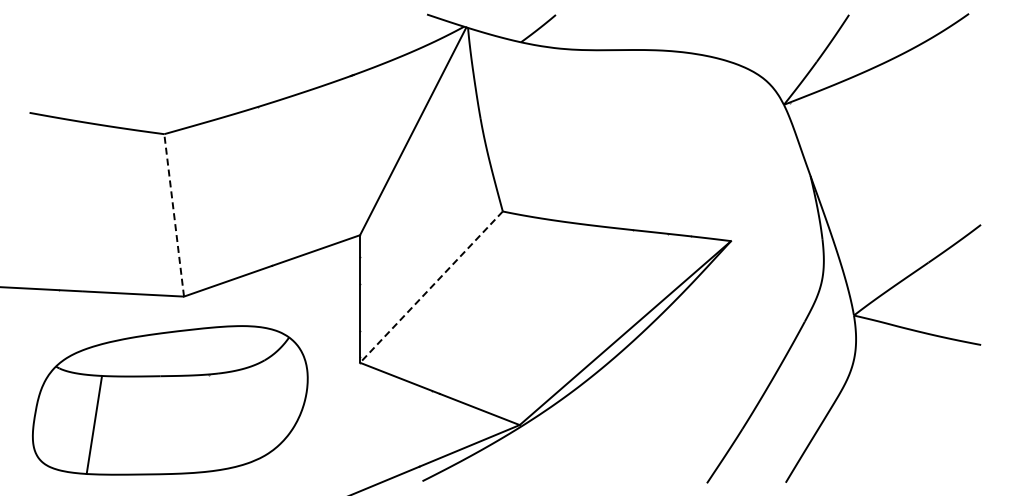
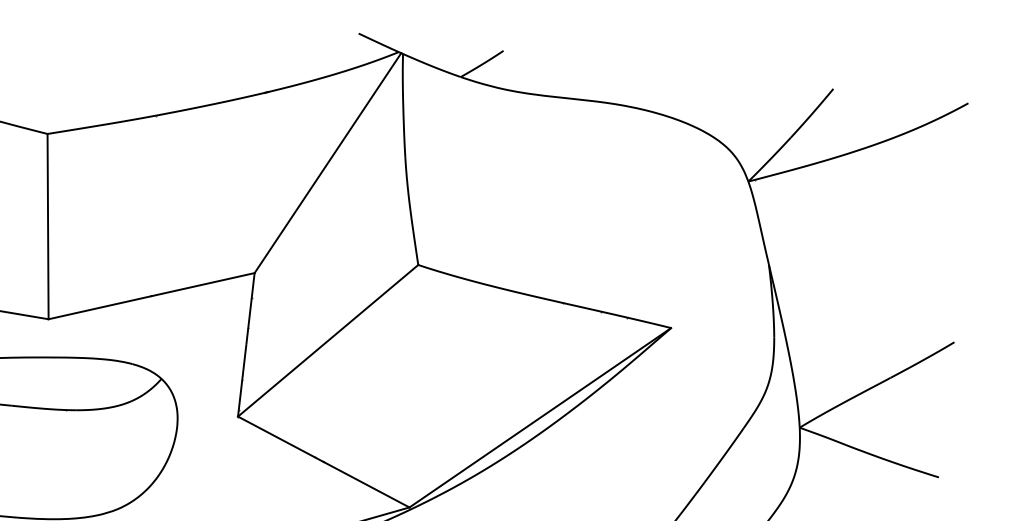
line: (174, 215) -> (48, 226), dashed -> solid
line: (431, 287) -> (328, 341), dashed -> solid

